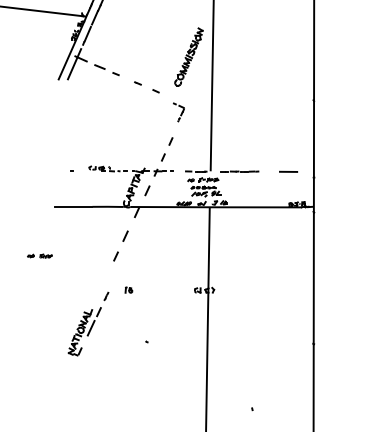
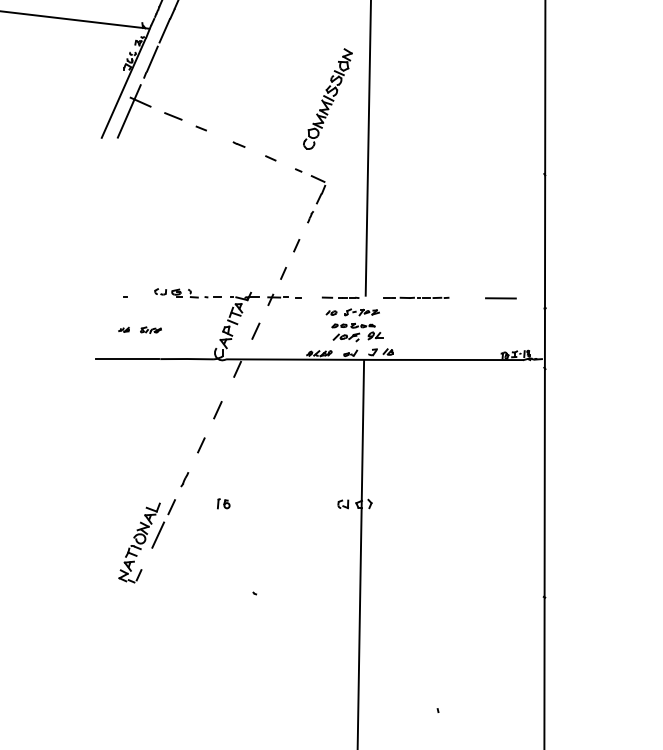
part: (178, 112) -> (309, 195), size x1.67
part: (39, 255) -> (139, 328), moved
part: (88, 323) -> (153, 526), moved

